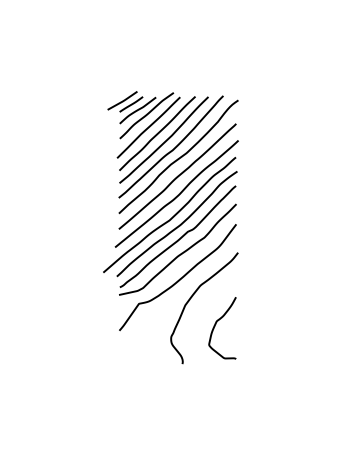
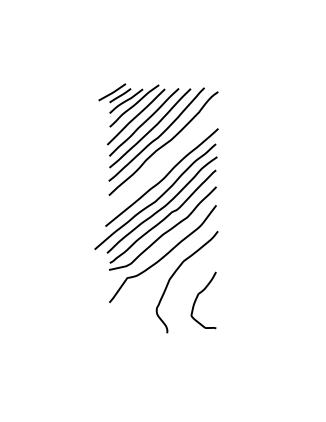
curve: (177, 176) -> (162, 161), removed

